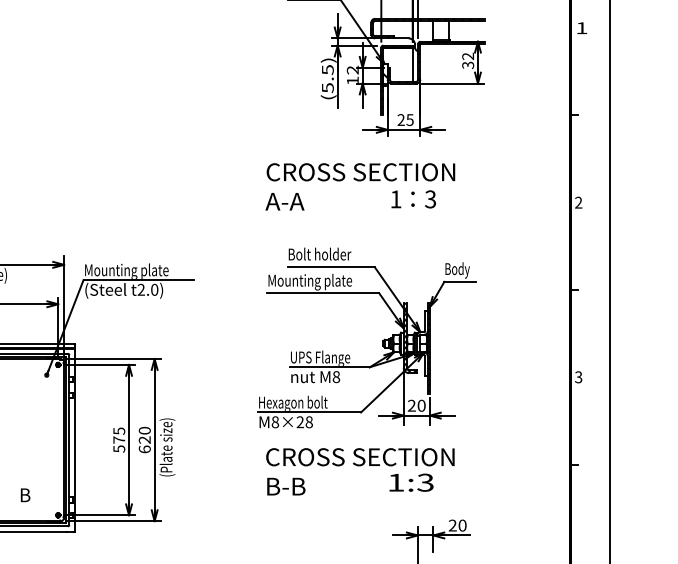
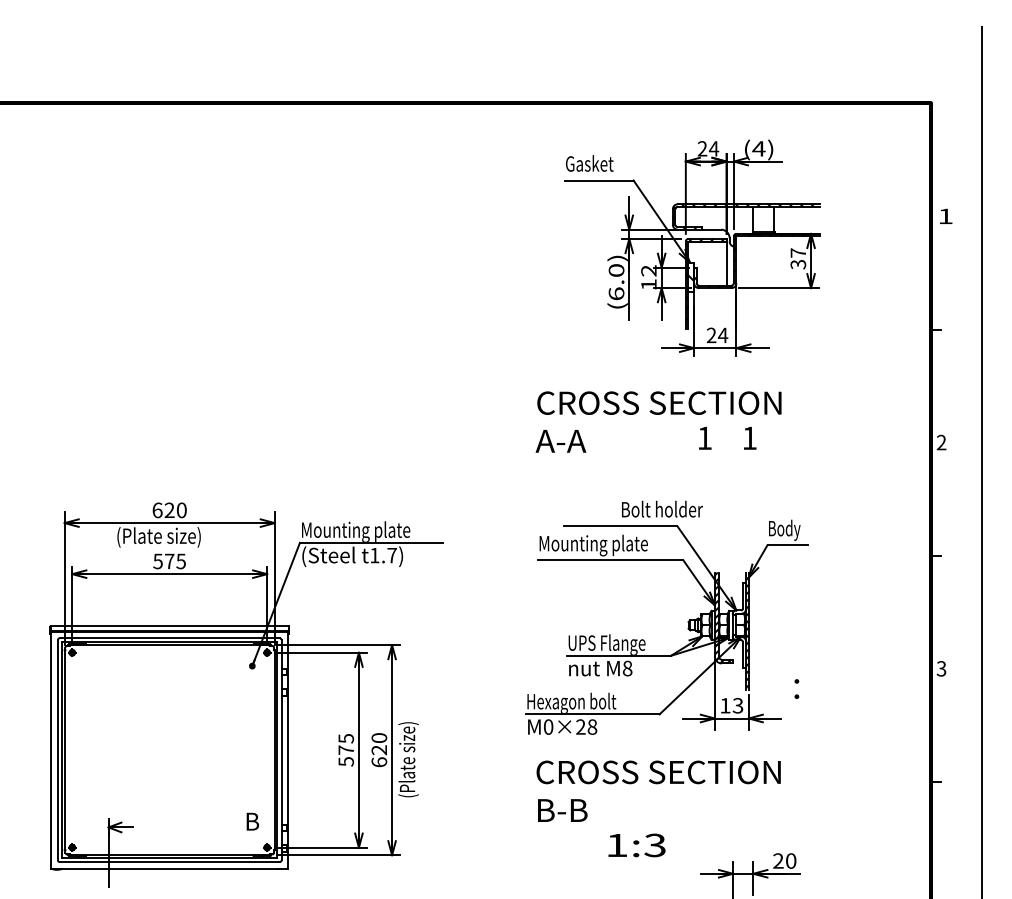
text: (467, 56) -> (797, 252), 32 -> 37
text: (327, 79) -> (616, 282), (5.5) -> (6.0)
text: (409, 120) -> (722, 335), 25 -> 24
text: (412, 198) -> (796, 688), moved
text: (430, 199) -> (749, 438), 3 -> 1
text: (320, 253) -> (662, 508), moved
text: (148, 289) -> (383, 555), t2.0) -> t1.7)
text: (416, 405) -> (731, 705), 20 -> 13
text: (275, 421) -> (548, 726), M8×28 -> M0×28
text: (411, 482) -> (636, 845), moved
text: (25, 495) -> (252, 821), moved

